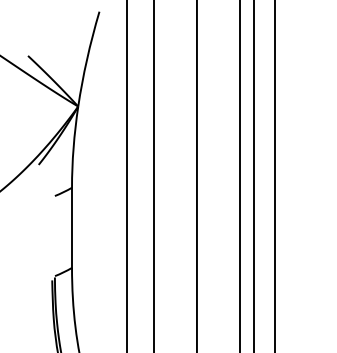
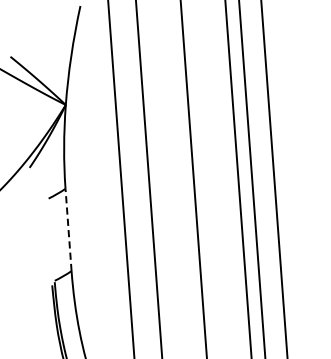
line: (72, 227) -> (69, 229), solid -> dashed

